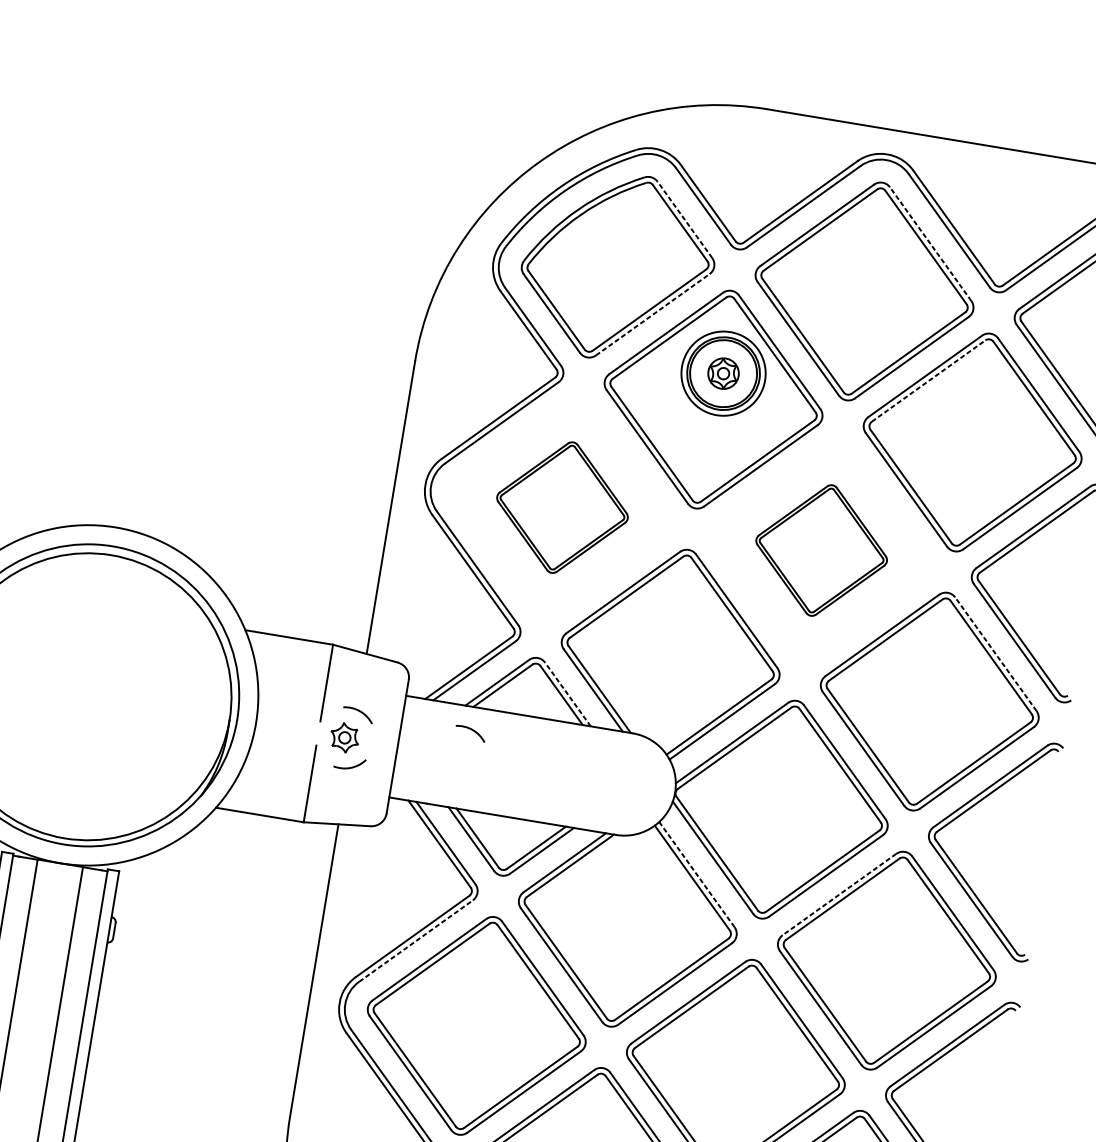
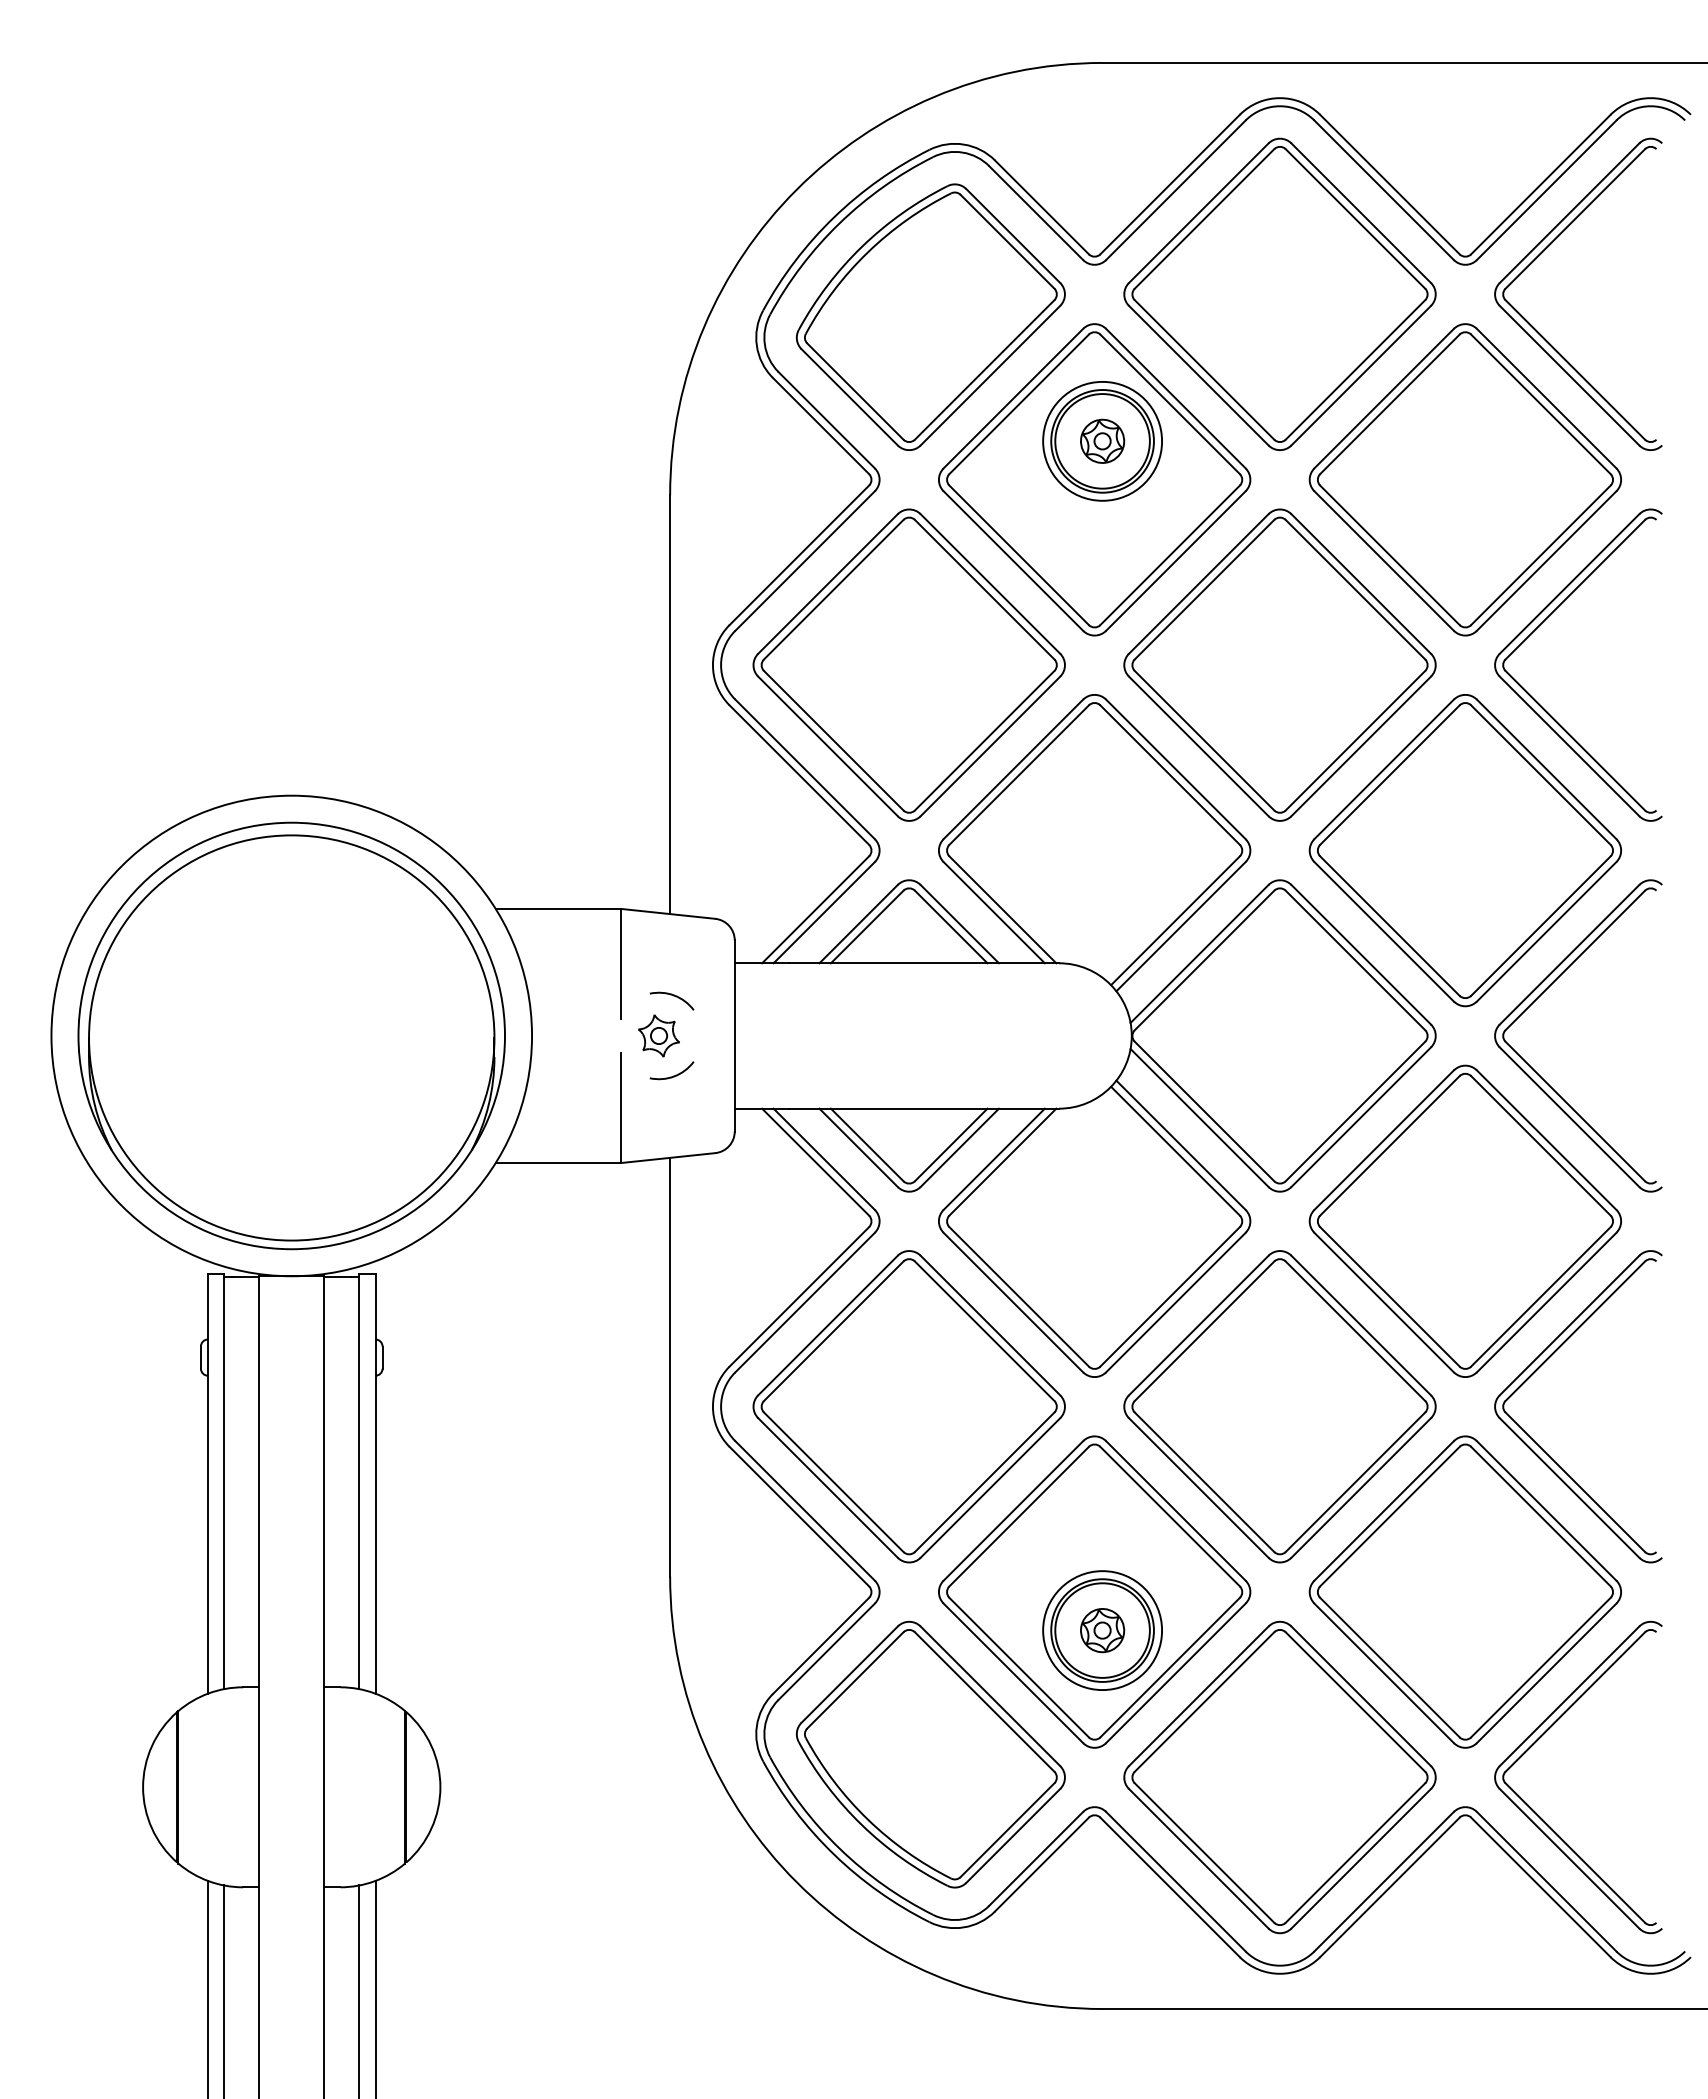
line: (684, 219) -> (1012, 235), dashed -> solid
line: (930, 244) -> (1361, 213), dashed -> solid
line: (652, 314) -> (990, 375), dashed -> solid
line: (928, 381) -> (1389, 404), dashed -> solid
part: (562, 507) -> (908, 664), size x1.67
part: (821, 550) -> (1279, 664), size x1.67
line: (995, 654) -> (1546, 769), dashed -> solid
line: (567, 694) -> (959, 923), dashed -> solid
arc: (472, 730) -> (834, 996), removed
line: (696, 874) -> (1180, 1144), dashed -> solid
line: (839, 894) -> (1384, 1140), dashed -> solid
line: (416, 941) -> (805, 1302), dashed -> solid

